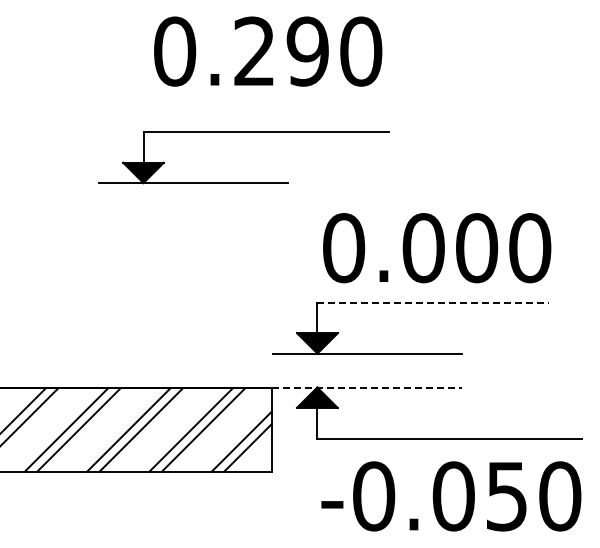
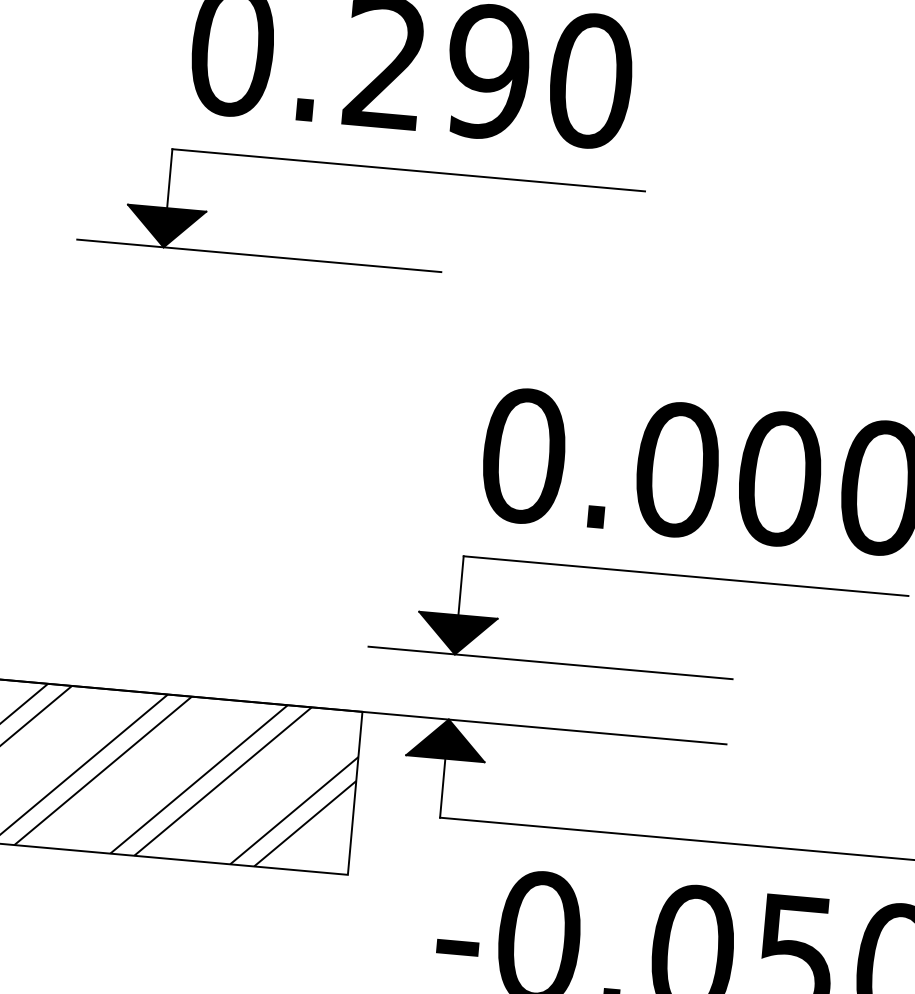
part: (243, 132) -> (364, 167), moved
line: (433, 302) -> (686, 576), dashed -> solid
line: (367, 387) -> (545, 728), dashed -> solid

